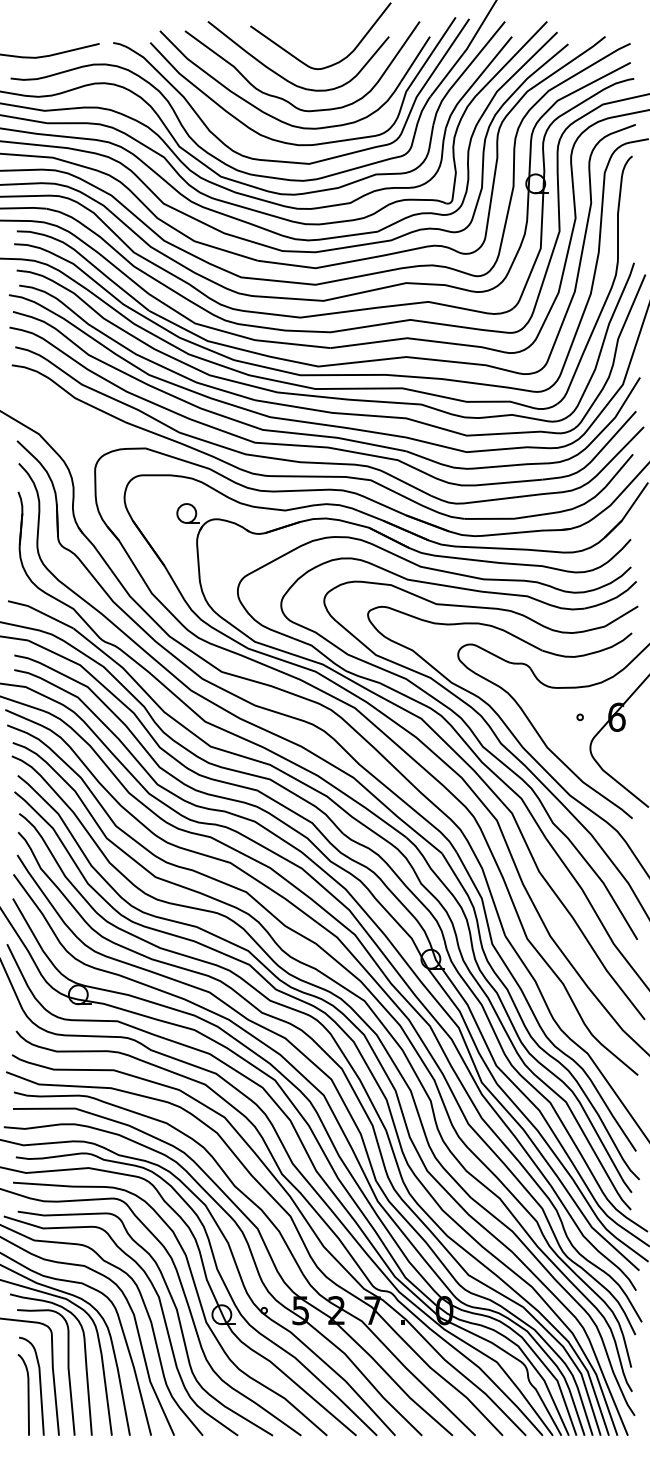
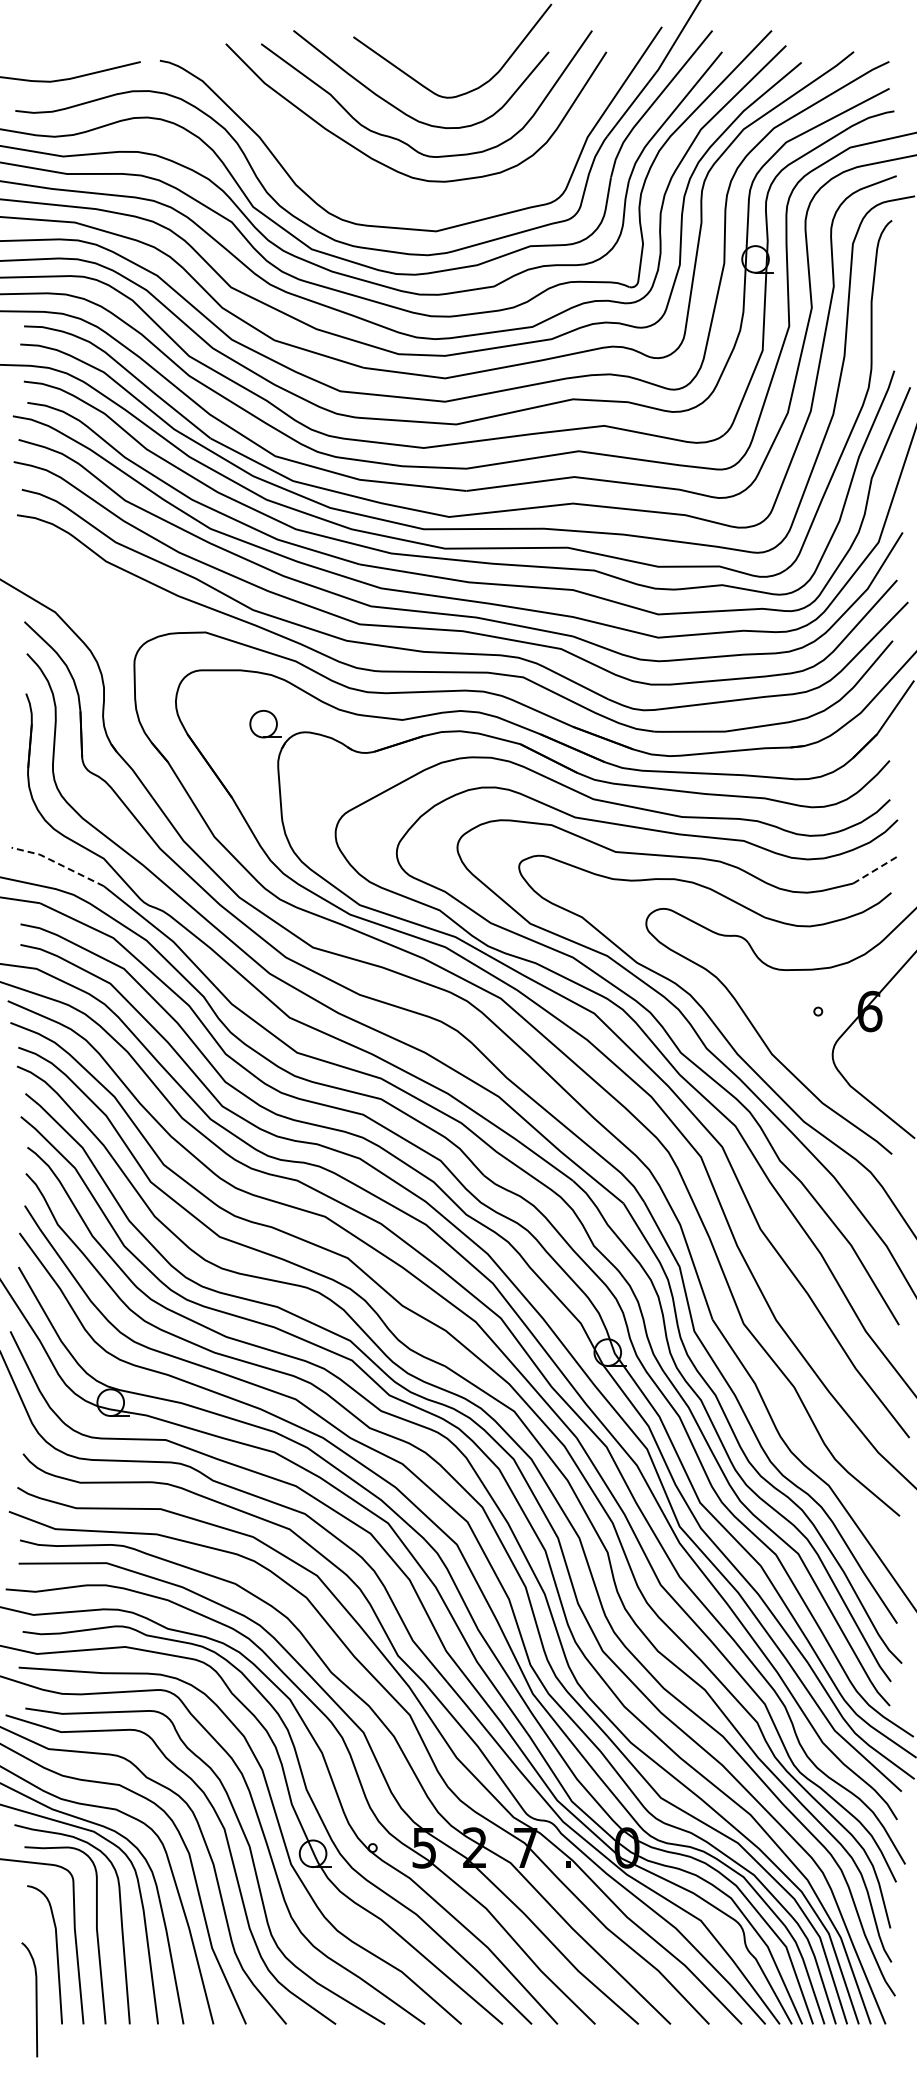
curve: (293, 143) -> (414, 202), removed
line: (40, 612) -> (57, 863), solid -> dashed
line: (621, 616) -> (876, 869), solid -> dashed
curve: (27, 1394) -> (35, 1999), moved

